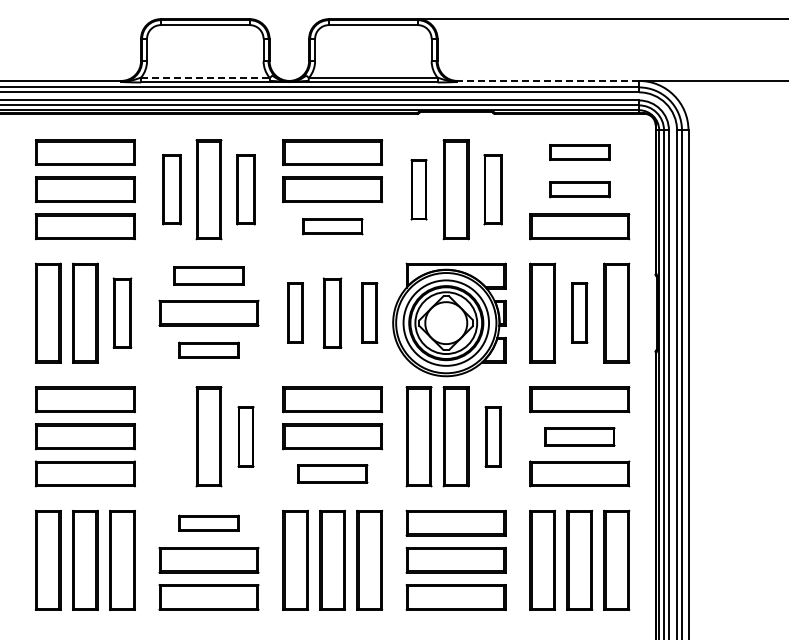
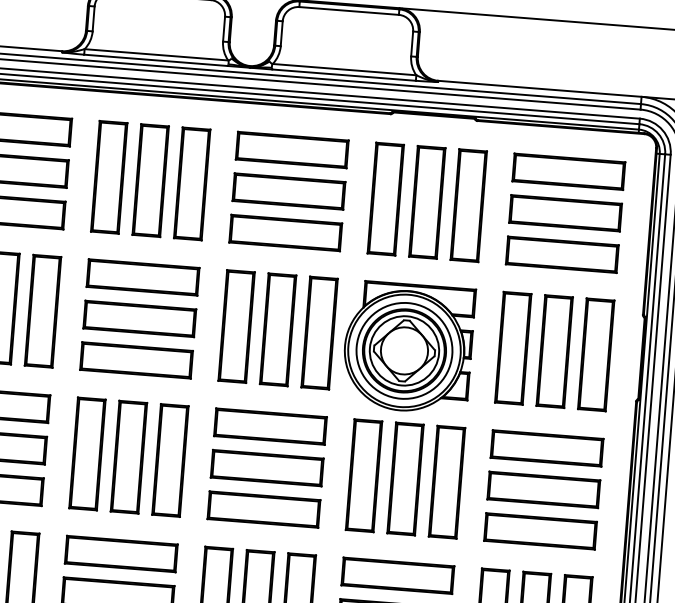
line: (205, 77) -> (156, 54), dashed -> solid
line: (548, 80) -> (540, 88), dashed -> solid
part: (579, 152) -> (568, 171), size x1.67
part: (171, 189) -> (108, 177), size x1.43
part: (245, 189) -> (191, 183), size x1.43
part: (418, 189) -> (385, 198), size x1.67
part: (492, 189) -> (467, 205), size x1.43
part: (579, 189) -> (565, 213), size x1.67
part: (332, 226) -> (285, 232), size x1.67
part: (208, 275) -> (142, 276), size x1.43
part: (122, 312) -> (43, 310), size x1.43
part: (295, 312) -> (236, 325), size x1.67
part: (332, 312) -> (278, 328), size x1.43
part: (369, 312) -> (319, 332), size x1.67
part: (579, 312) -> (554, 350), size x1.67
part: (208, 349) -> (136, 359), size x1.67
part: (171, 436) -> (86, 453), added
part: (245, 436) -> (169, 460), size x1.67
part: (492, 436) -> (446, 481), size x1.67
part: (579, 436) -> (543, 489), size x1.43
part: (332, 473) -> (263, 509), size x1.43
part: (208, 522) -> (120, 553), size x1.67

